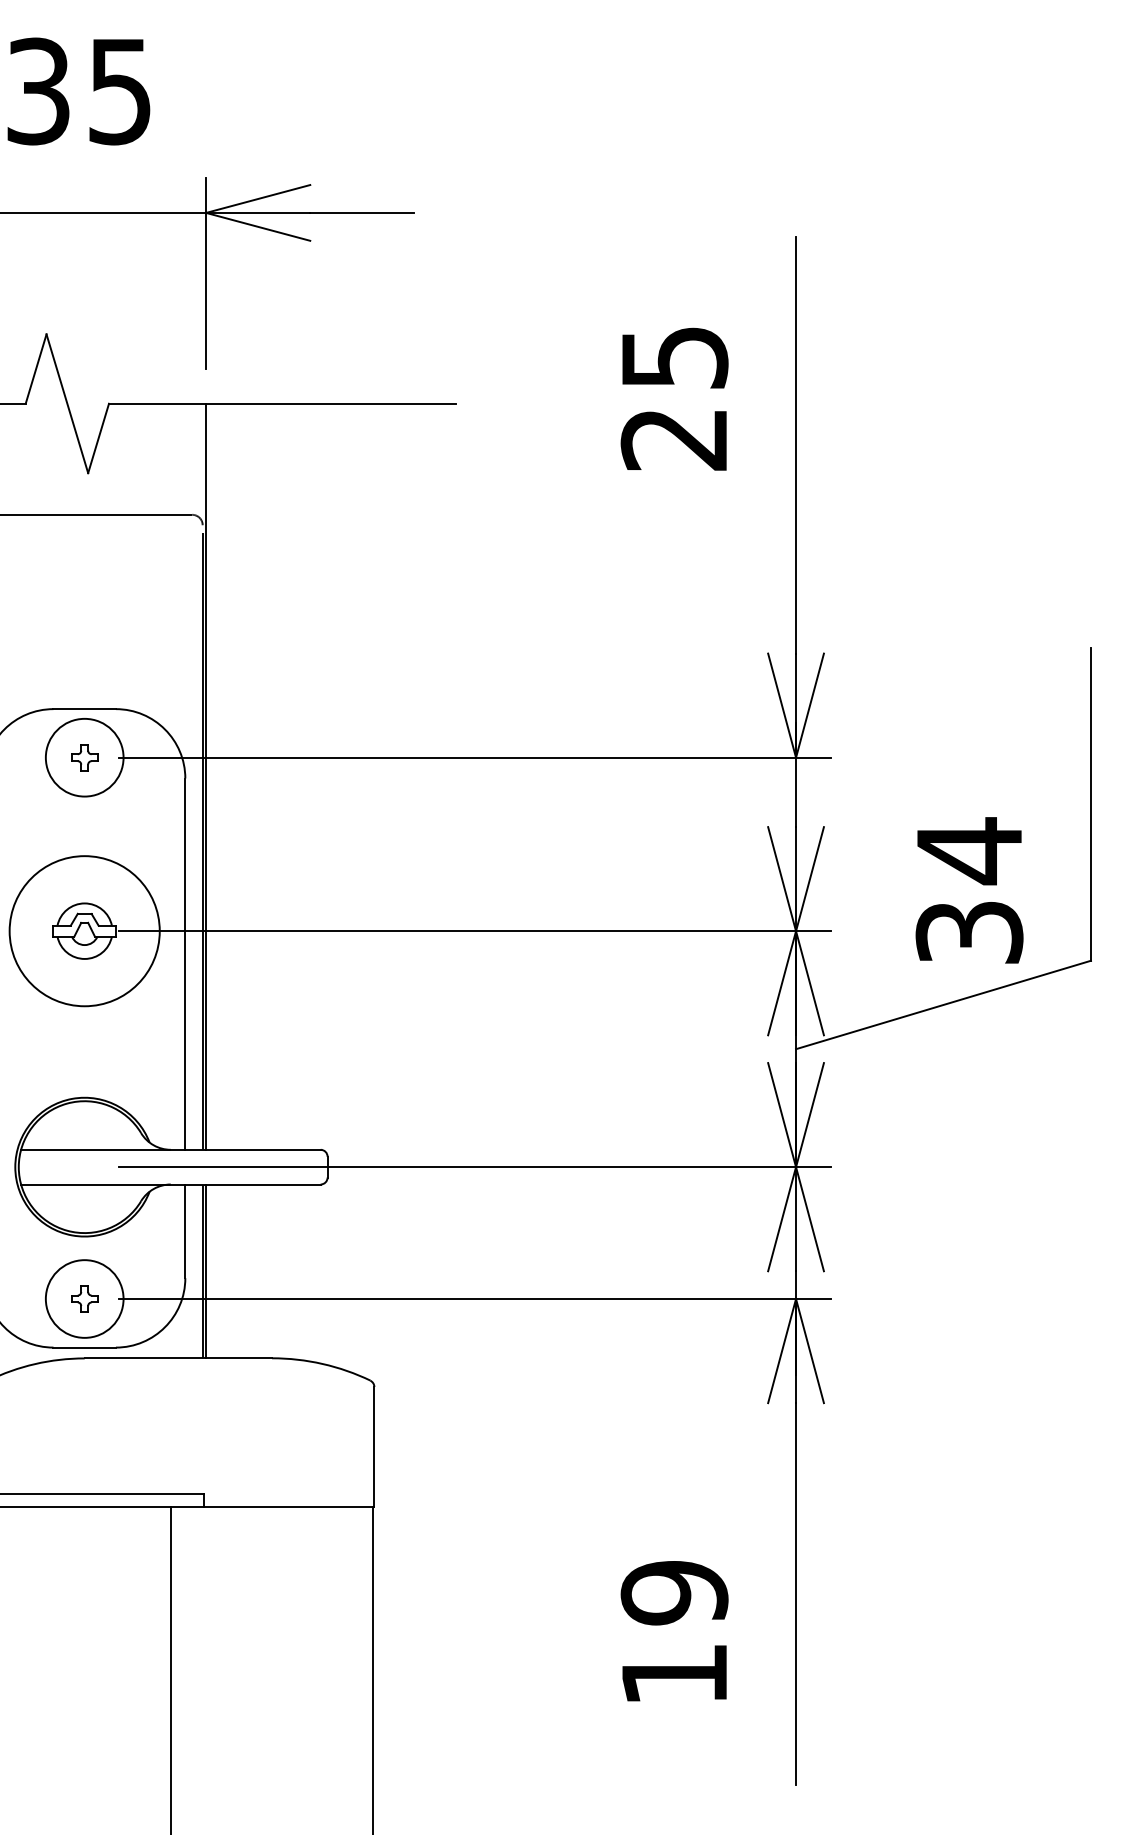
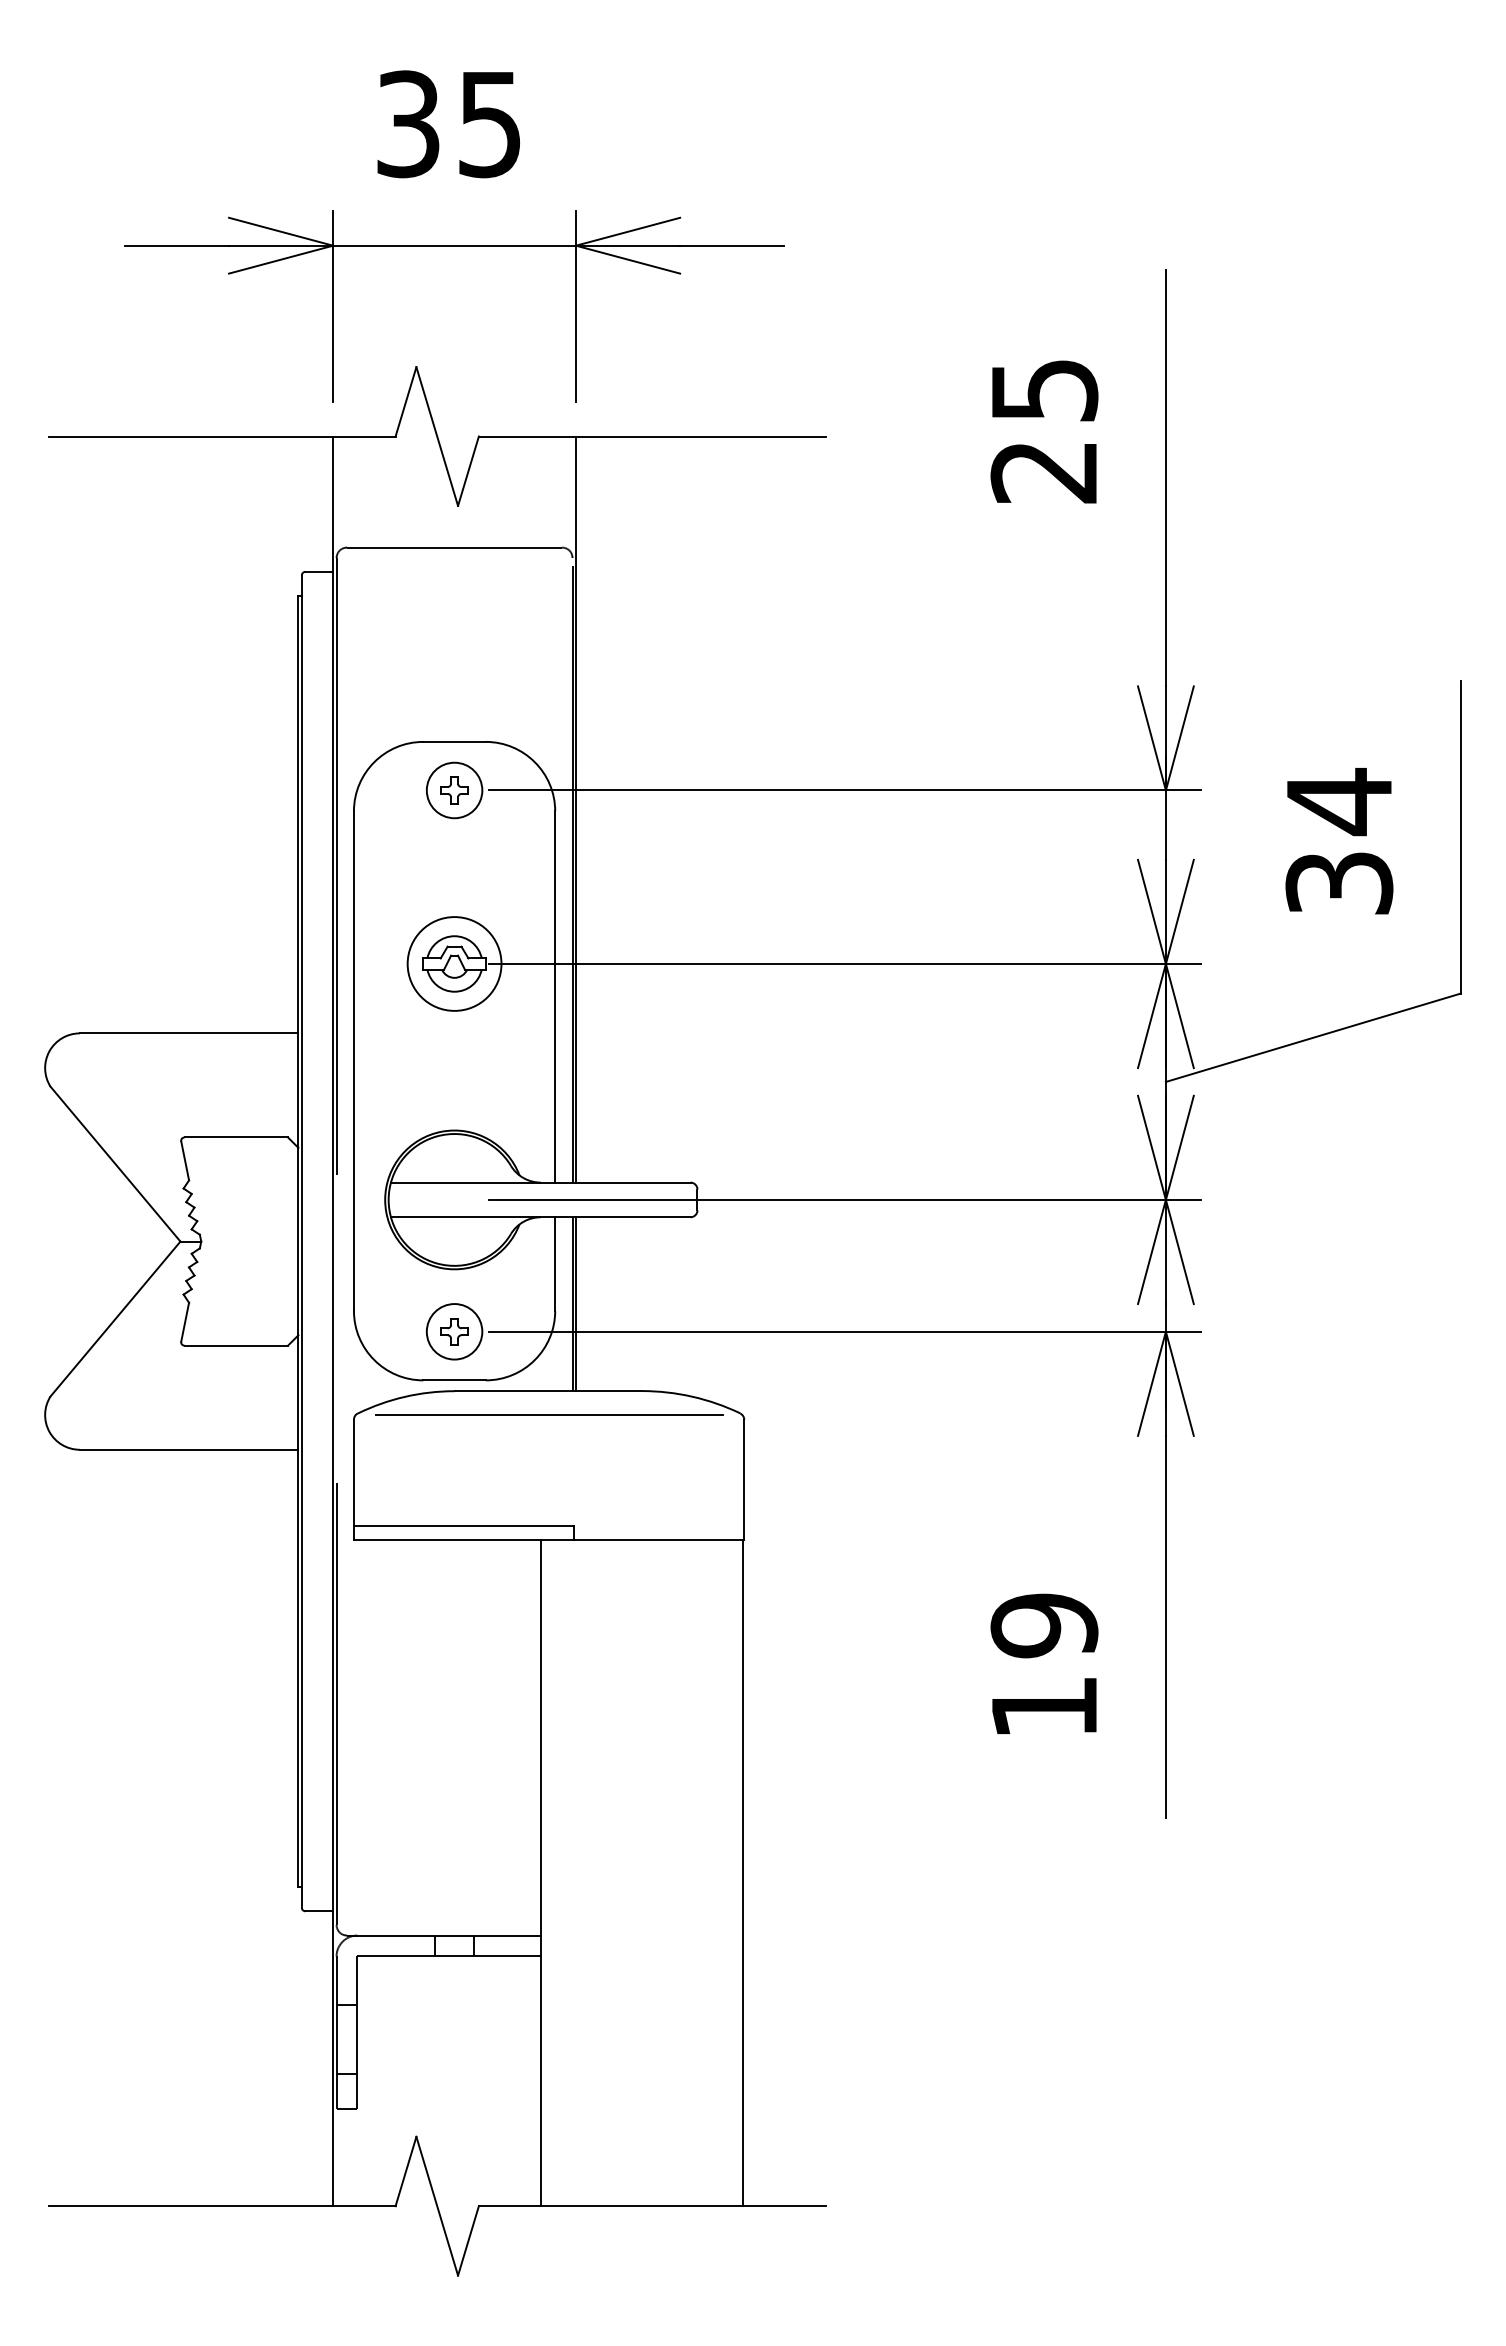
circle: (84, 757) -> (454, 790), size x0.71
text: (969, 890) -> (1339, 841), moved
circle: (84, 930) -> (454, 963), size x0.62
circle: (84, 1298) -> (454, 1331), size x0.71
line: (179, 1382) -> (549, 1415), added

